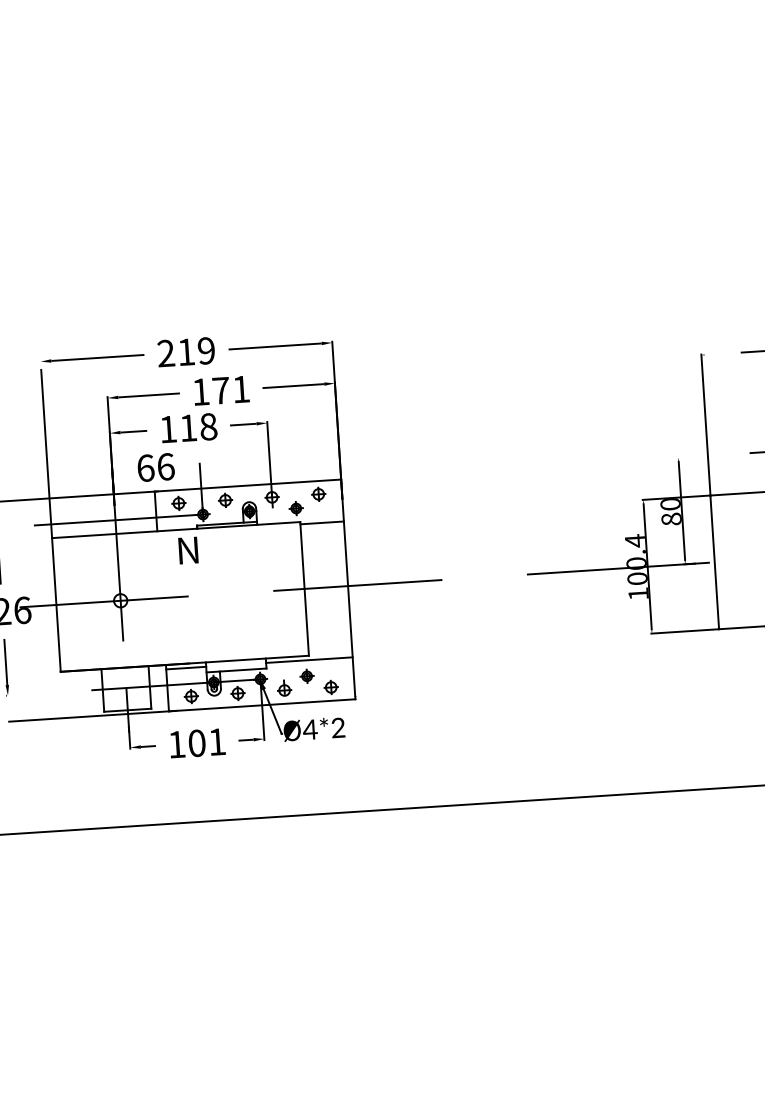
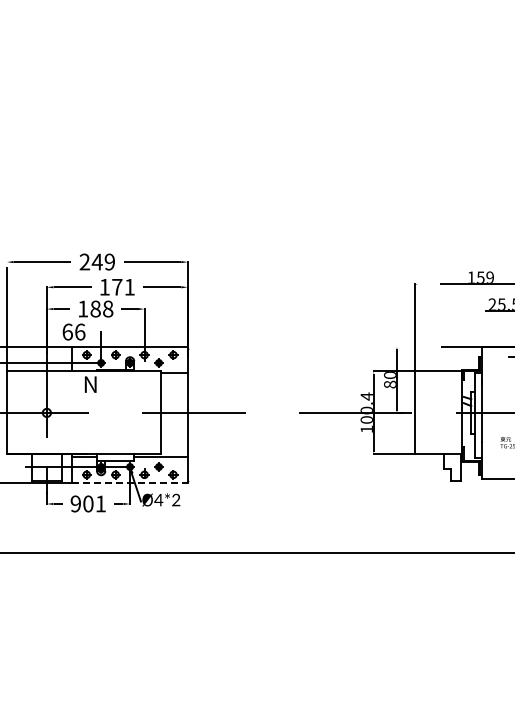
text: (184, 351) -> (96, 261), 219 -> 249
text: (188, 427) -> (95, 308), 118 -> 188
line: (262, 705) -> (130, 483), solid -> dashed
text: (176, 743) -> (75, 503), 101 -> 901

